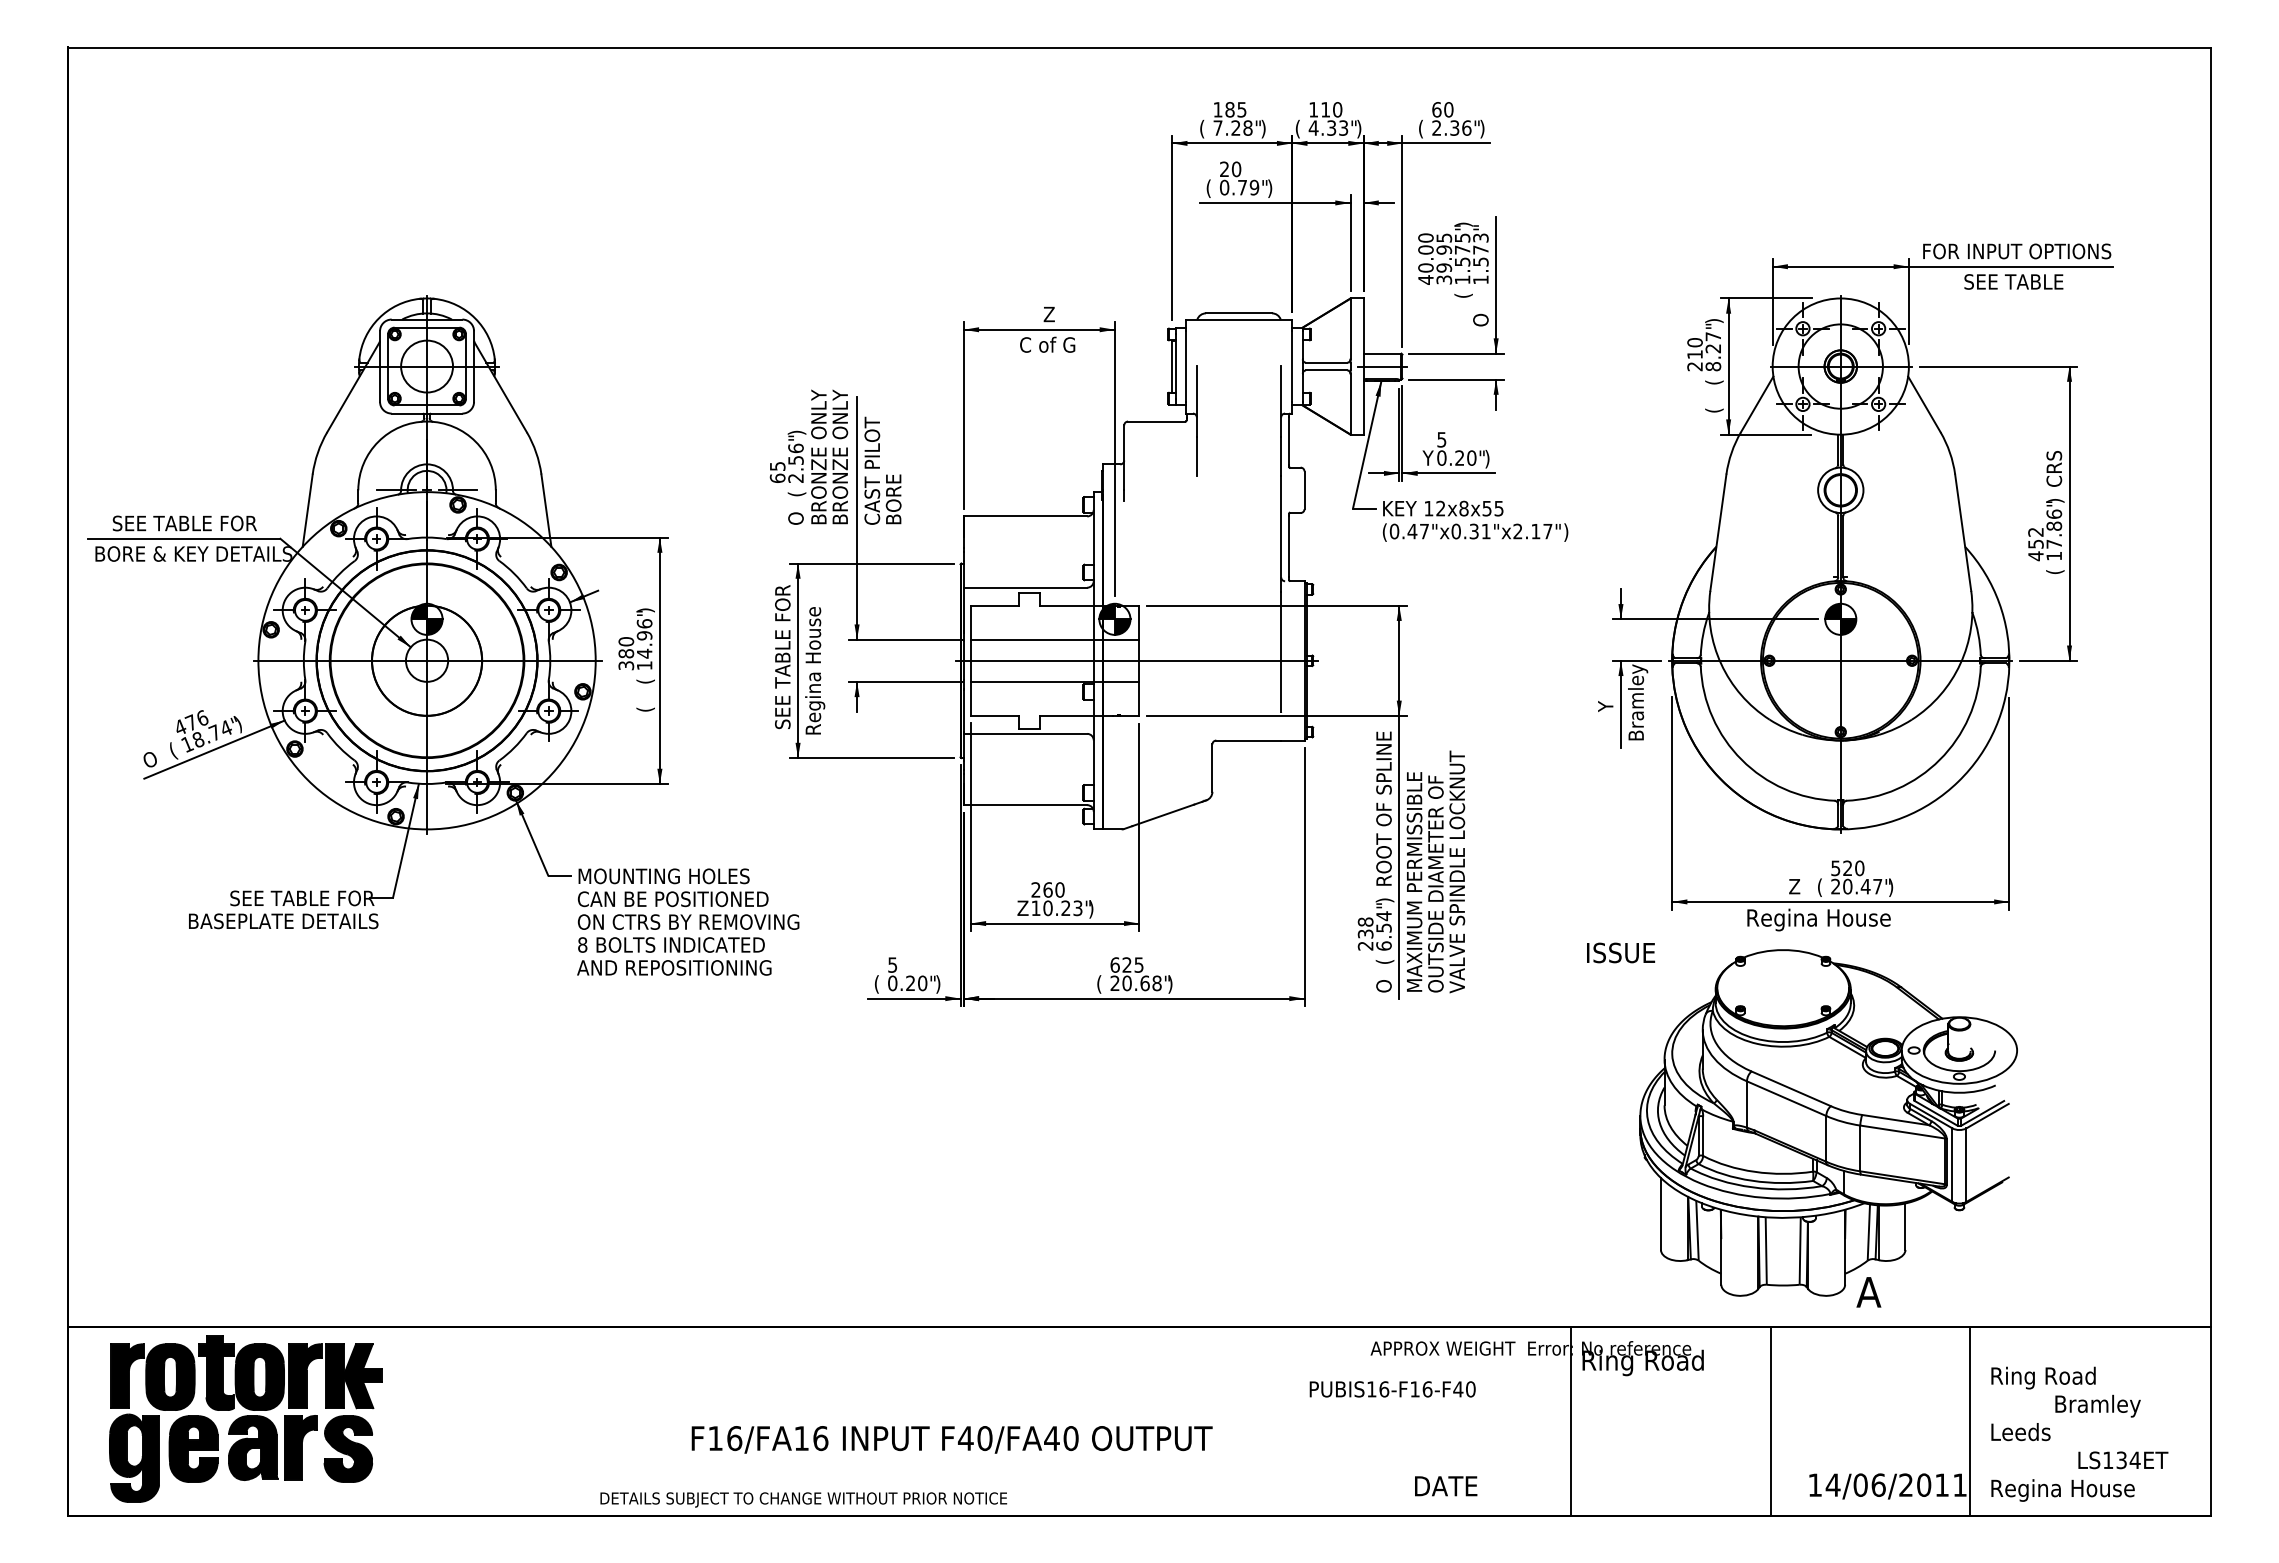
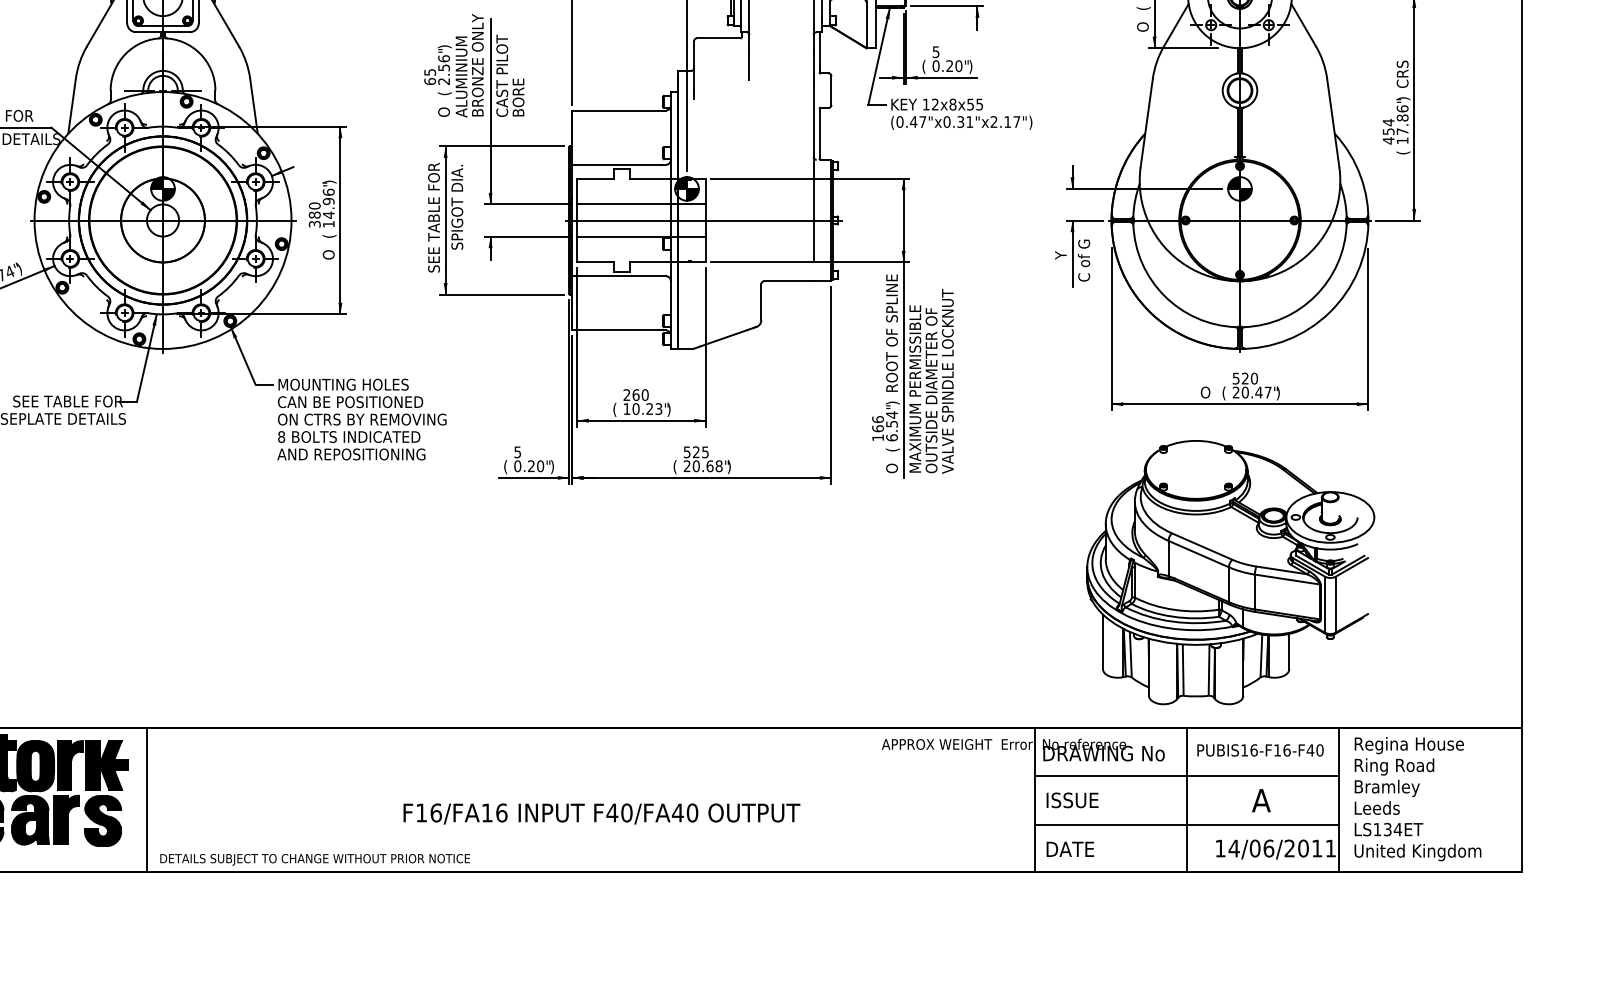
text: (1714, 406) -> (1143, 26), ( -> O
text: (818, 457) -> (461, 65), BRONZE ONLY -> ALUMINIUM
text: (1427, 458) -> (925, 66), Y -> (
text: (2035, 532) -> (1388, 122), 452 -> 454
text: (815, 660) -> (458, 220), Regina House -> SPIGOT DIA.
text: (1638, 702) -> (1085, 252), Bramley -> C of G
text: (645, 705) -> (329, 254), ( -> O
text: (1795, 886) -> (1205, 392), Z -> O
text: (1022, 909) -> (616, 409), Z -> (
text: (1818, 919) -> (1408, 745), moved
text: (1365, 933) -> (877, 428), 238 -> 166
text: (1621, 952) -> (1072, 800), moved
text: (1114, 964) -> (686, 451), 625 -> 525
text: (1868, 1292) -> (1261, 800), moved
text: (1663, 1362) -> (1104, 755), Ring Road -> DRAWING No
text: (1392, 1389) -> (1260, 750), moved
line: (1770, 1390) -> (1186, 776), added
text: (2097, 1405) -> (1386, 787), moved
line: (405, 1421) -> (146, 800), added
text: (951, 1439) -> (601, 813), moved
line: (1770, 1454) -> (1186, 825), added
text: (2123, 1460) -> (1389, 829), moved
text: (1446, 1486) -> (1070, 849), moved
text: (2074, 1490) -> (1418, 852), Regina House -> United Kingdom
text: (803, 1499) -> (314, 859), moved

